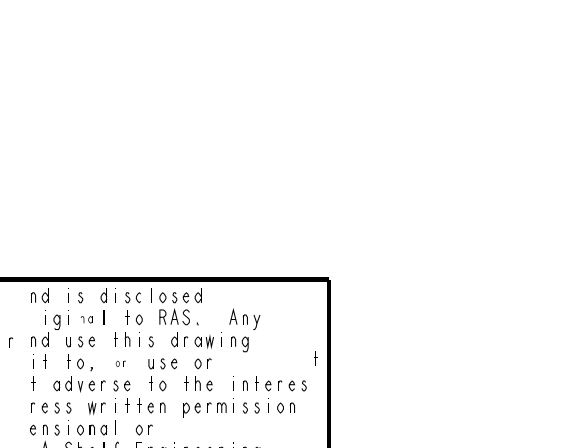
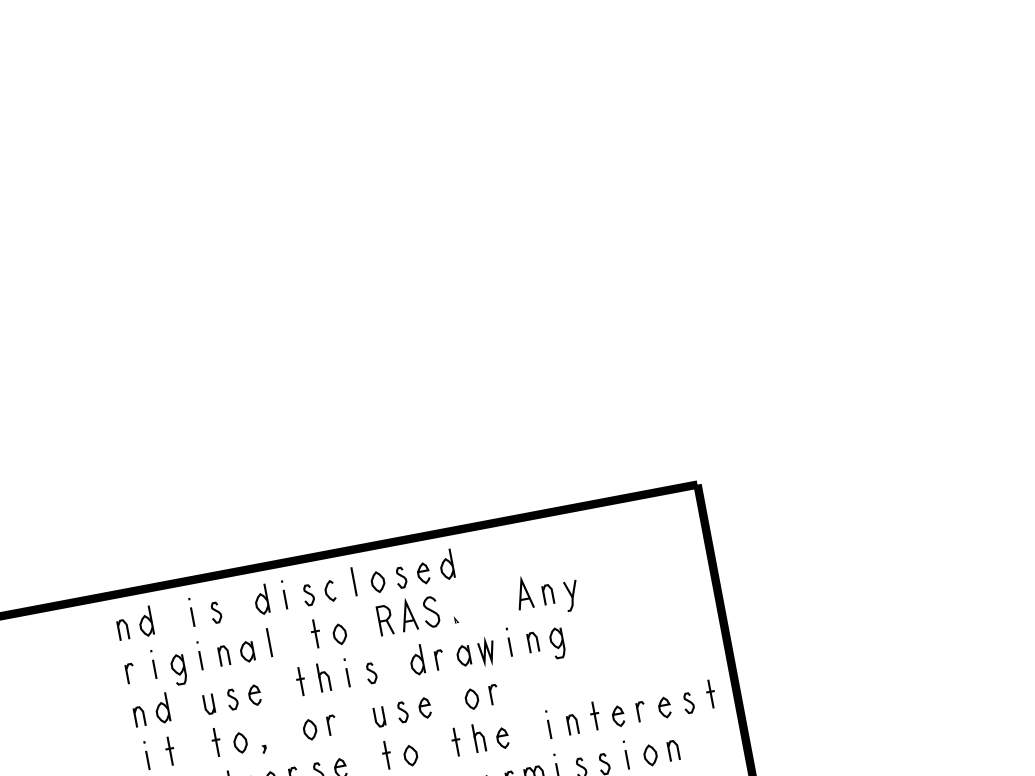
part: (86, 319) -> (235, 653), size x1.43
part: (10, 342) -> (129, 673), moved
part: (315, 358) -> (710, 694), moved
part: (120, 363) -> (319, 727), size x1.67

